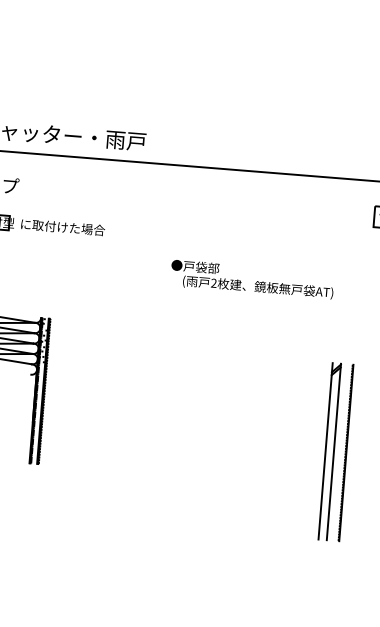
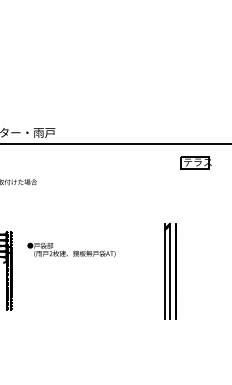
text: (252, 278) -> (71, 249), moved
part: (335, 450) -> (170, 270), moved

